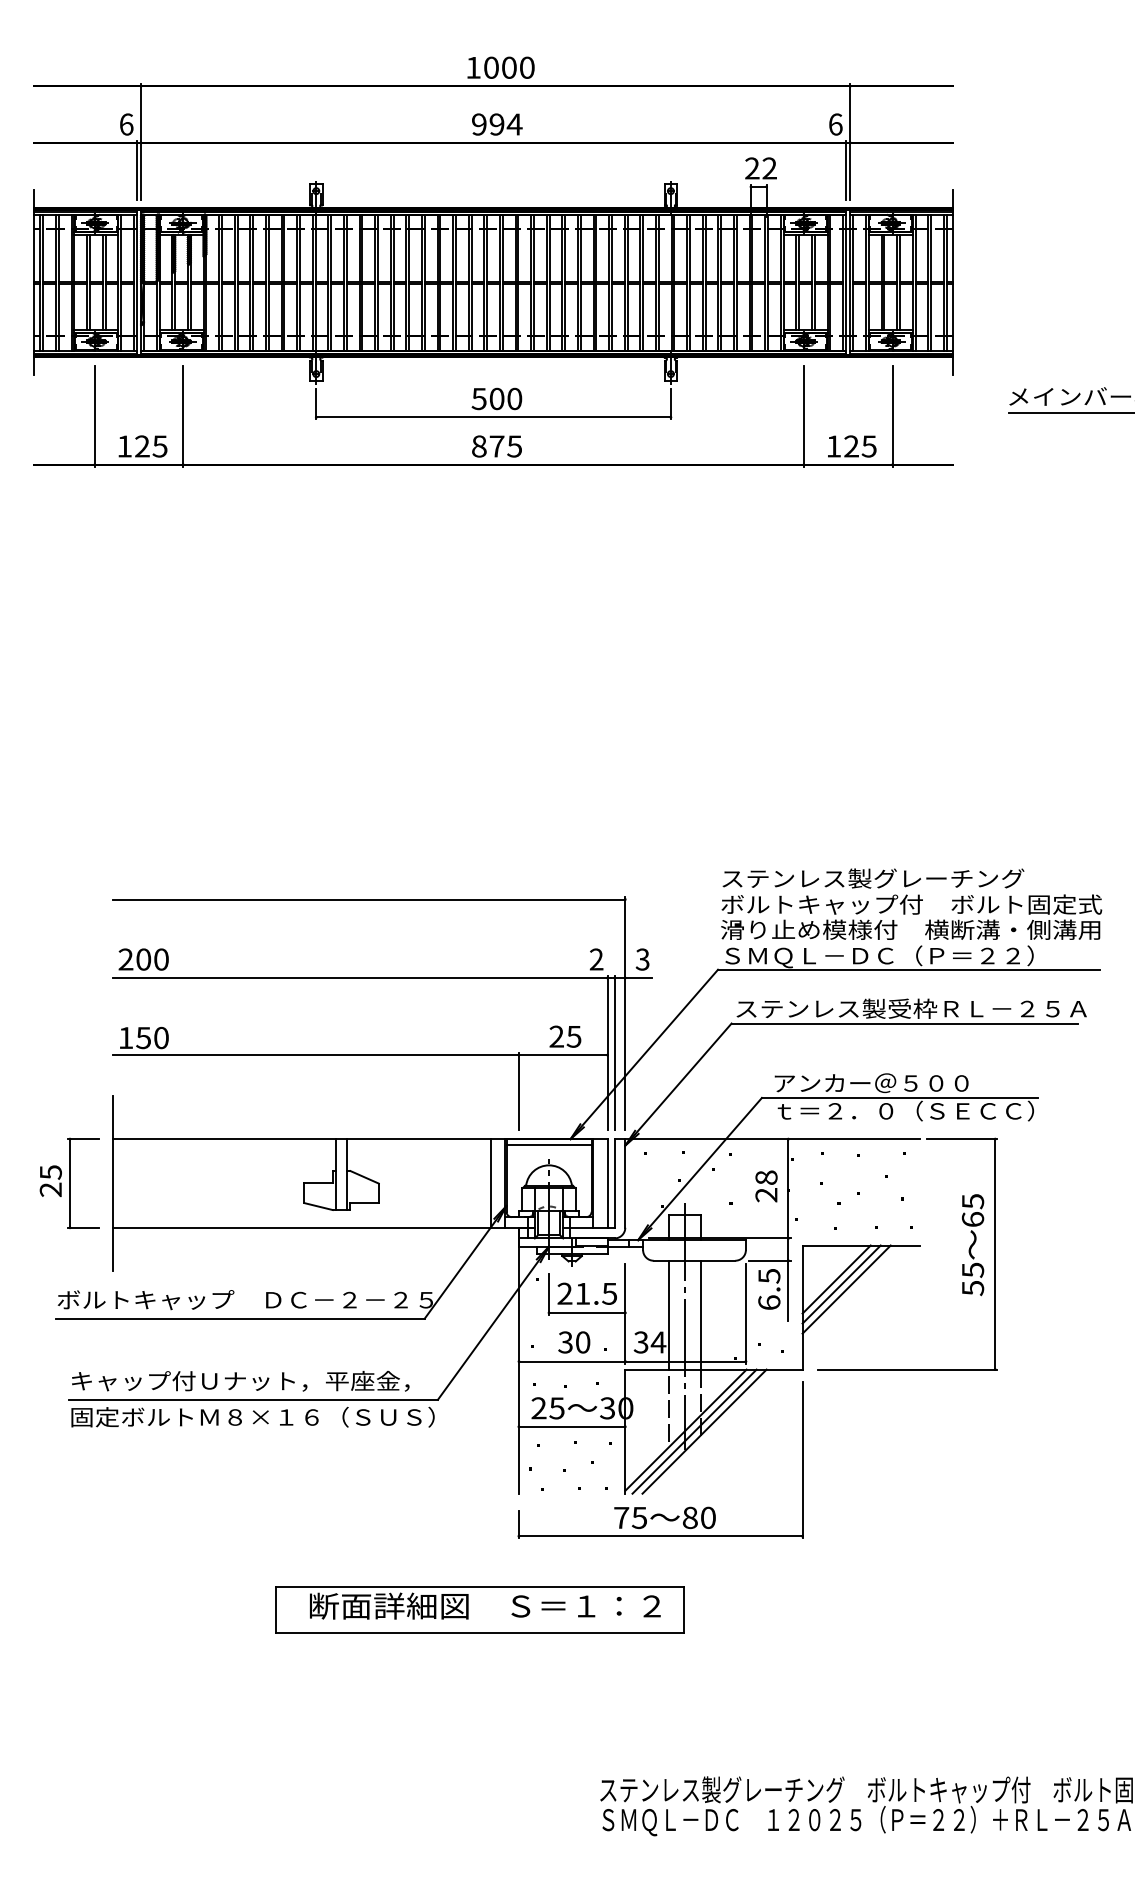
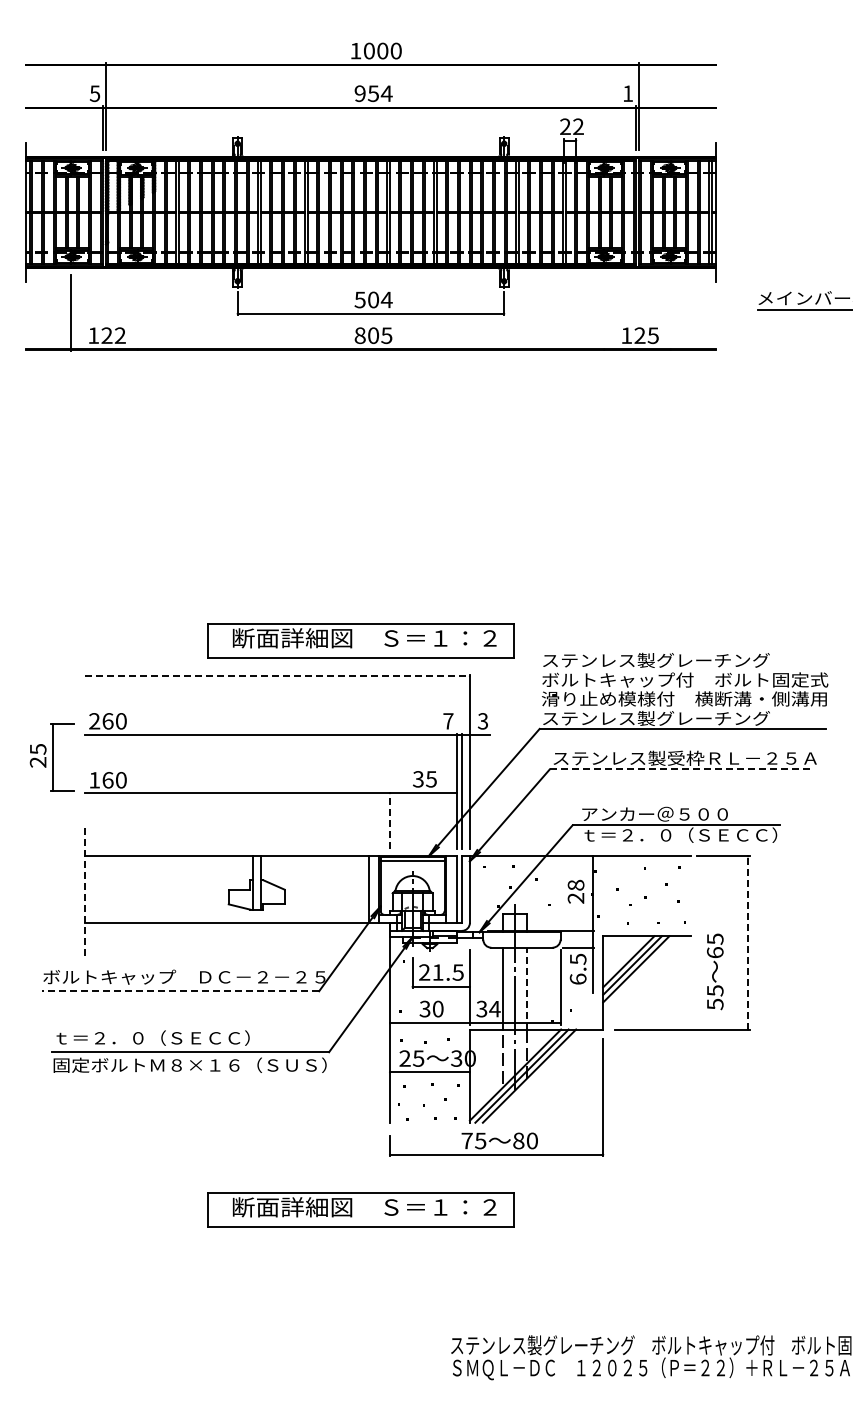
text: (125, 124) -> (94, 93), 6 -> 5
text: (496, 124) -> (373, 93), 994 -> 954
text: (836, 124) -> (628, 93), 6 -> 1
text: (514, 398) -> (386, 299), 500 -> 504
line: (182, 415) -> (137, 312), removed
line: (804, 415) -> (604, 312), removed
line: (892, 415) -> (670, 312), removed
text: (159, 446) -> (119, 335), 125 -> 122
text: (496, 446) -> (373, 335), 875 -> 805
part: (479, 852) -> (360, 640), added
line: (369, 899) -> (277, 676), solid -> dashed
text: (877, 955) -> (659, 718), ＳＭＱＬ－ＤＣ（Ｐ＝２２） -> ステンレス製グレーチング
text: (143, 959) -> (107, 721), 200 -> 260
text: (596, 959) -> (448, 721), 2 -> 7
line: (905, 1023) -> (680, 769), solid -> dashed
text: (555, 1036) -> (417, 779), 25 -> 35
text: (143, 1038) -> (107, 780), 150 -> 160
line: (518, 1091) -> (389, 820), solid -> dashed
part: (68, 1183) -> (51, 757), moved
line: (112, 1183) -> (84, 889), solid -> dashed
text: (973, 1244) -> (715, 971), moved
line: (995, 1253) -> (748, 942), solid -> dashed
line: (701, 1315) -> (527, 988), solid -> dashed
line: (240, 1319) -> (180, 991), solid -> dashed
text: (240, 1380) -> (180, 1037), キャップ付Ｕナット，平座金， -> ｔ＝２．０（ＳＥＣＣ）

